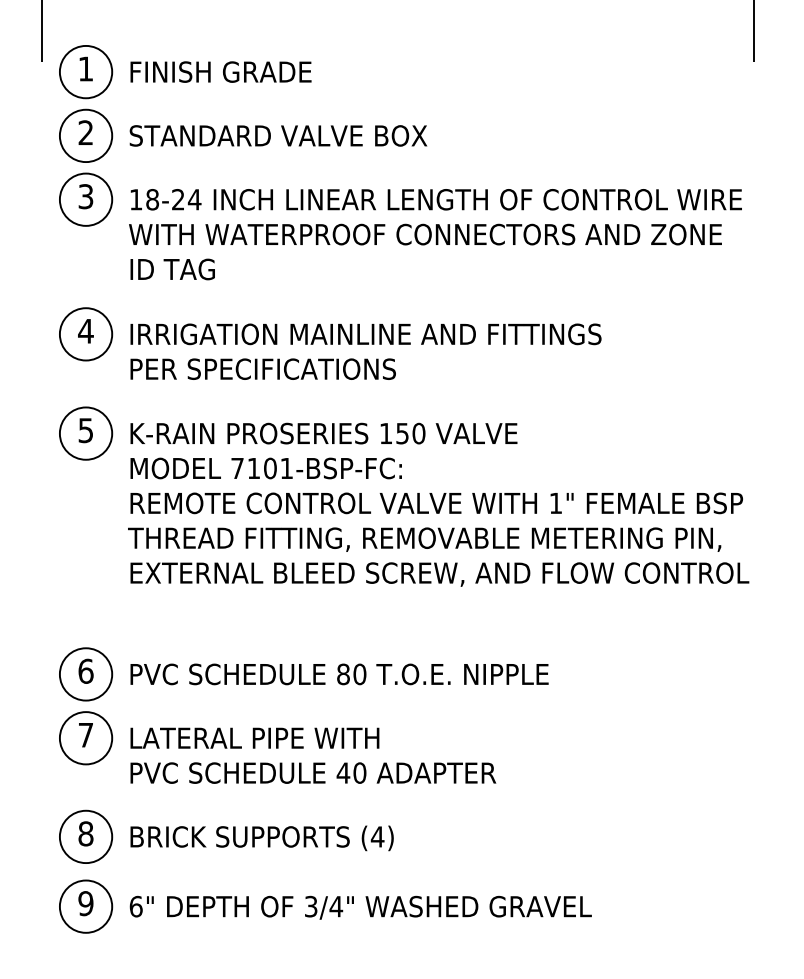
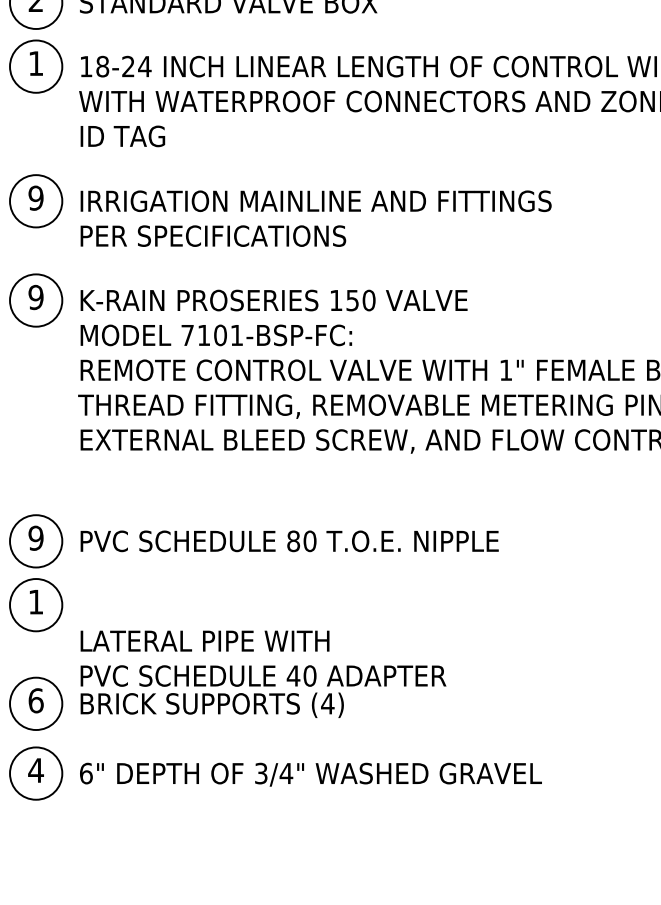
text: (85, 196) -> (35, 63), 3 -> 1
text: (85, 330) -> (35, 197), 4 -> 9
text: (85, 430) -> (35, 297), 5 -> 9
text: (85, 670) -> (35, 537), 6 -> 9
text: (85, 735) -> (35, 602), 7 -> 1
text: (313, 755) -> (263, 658), moved
text: (85, 833) -> (35, 700), 8 -> 6
text: (85, 903) -> (35, 770), 9 -> 4

